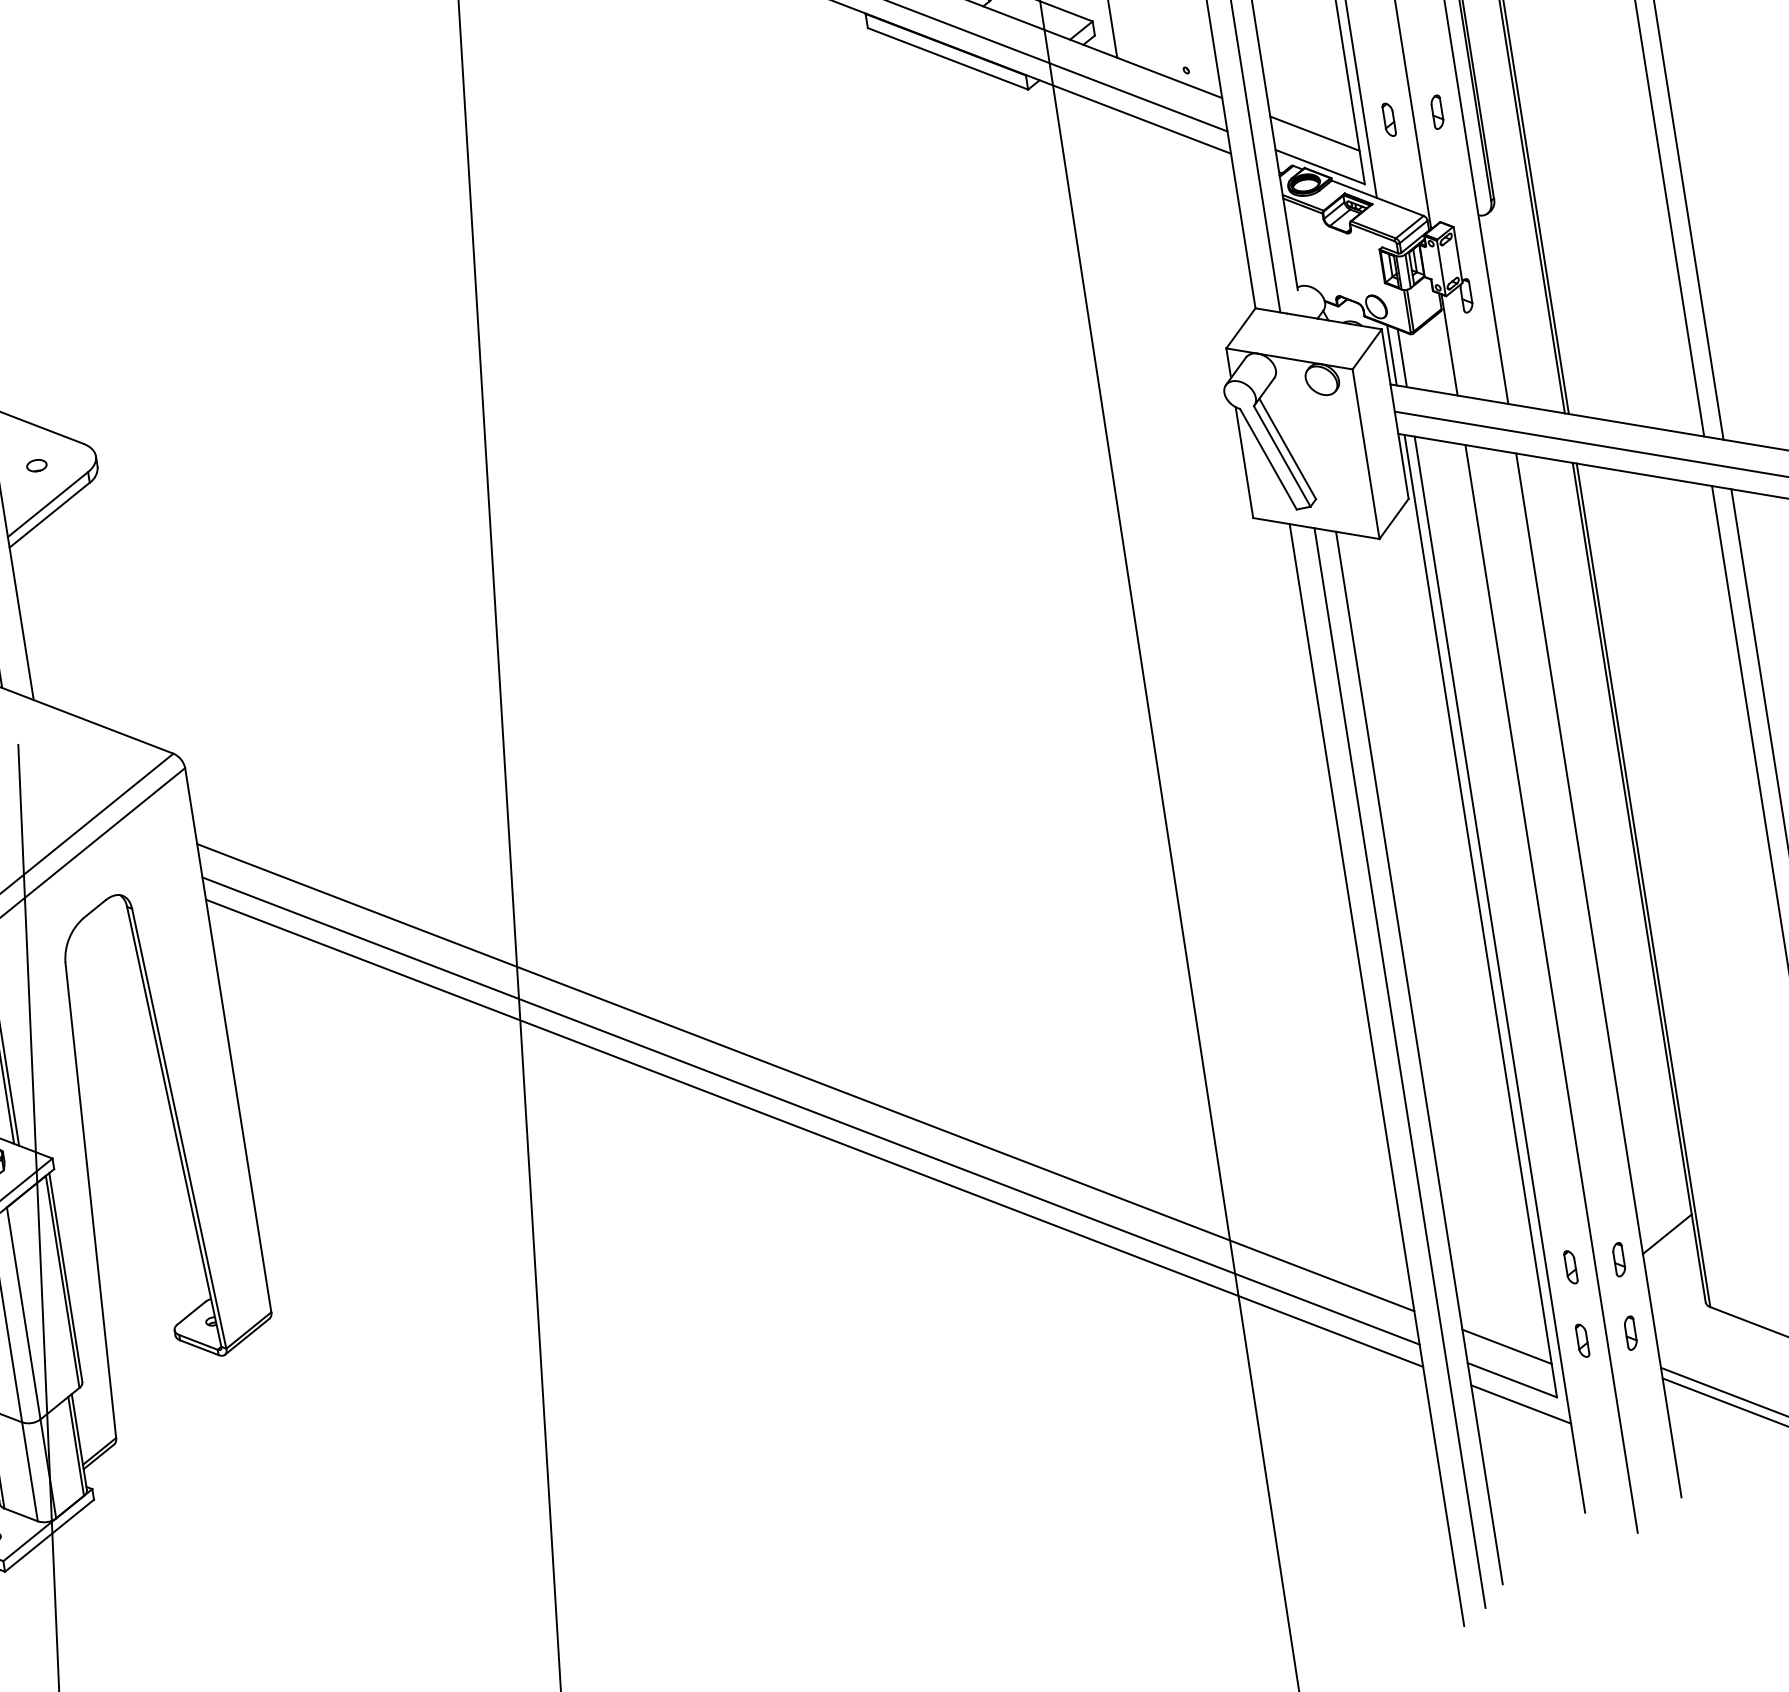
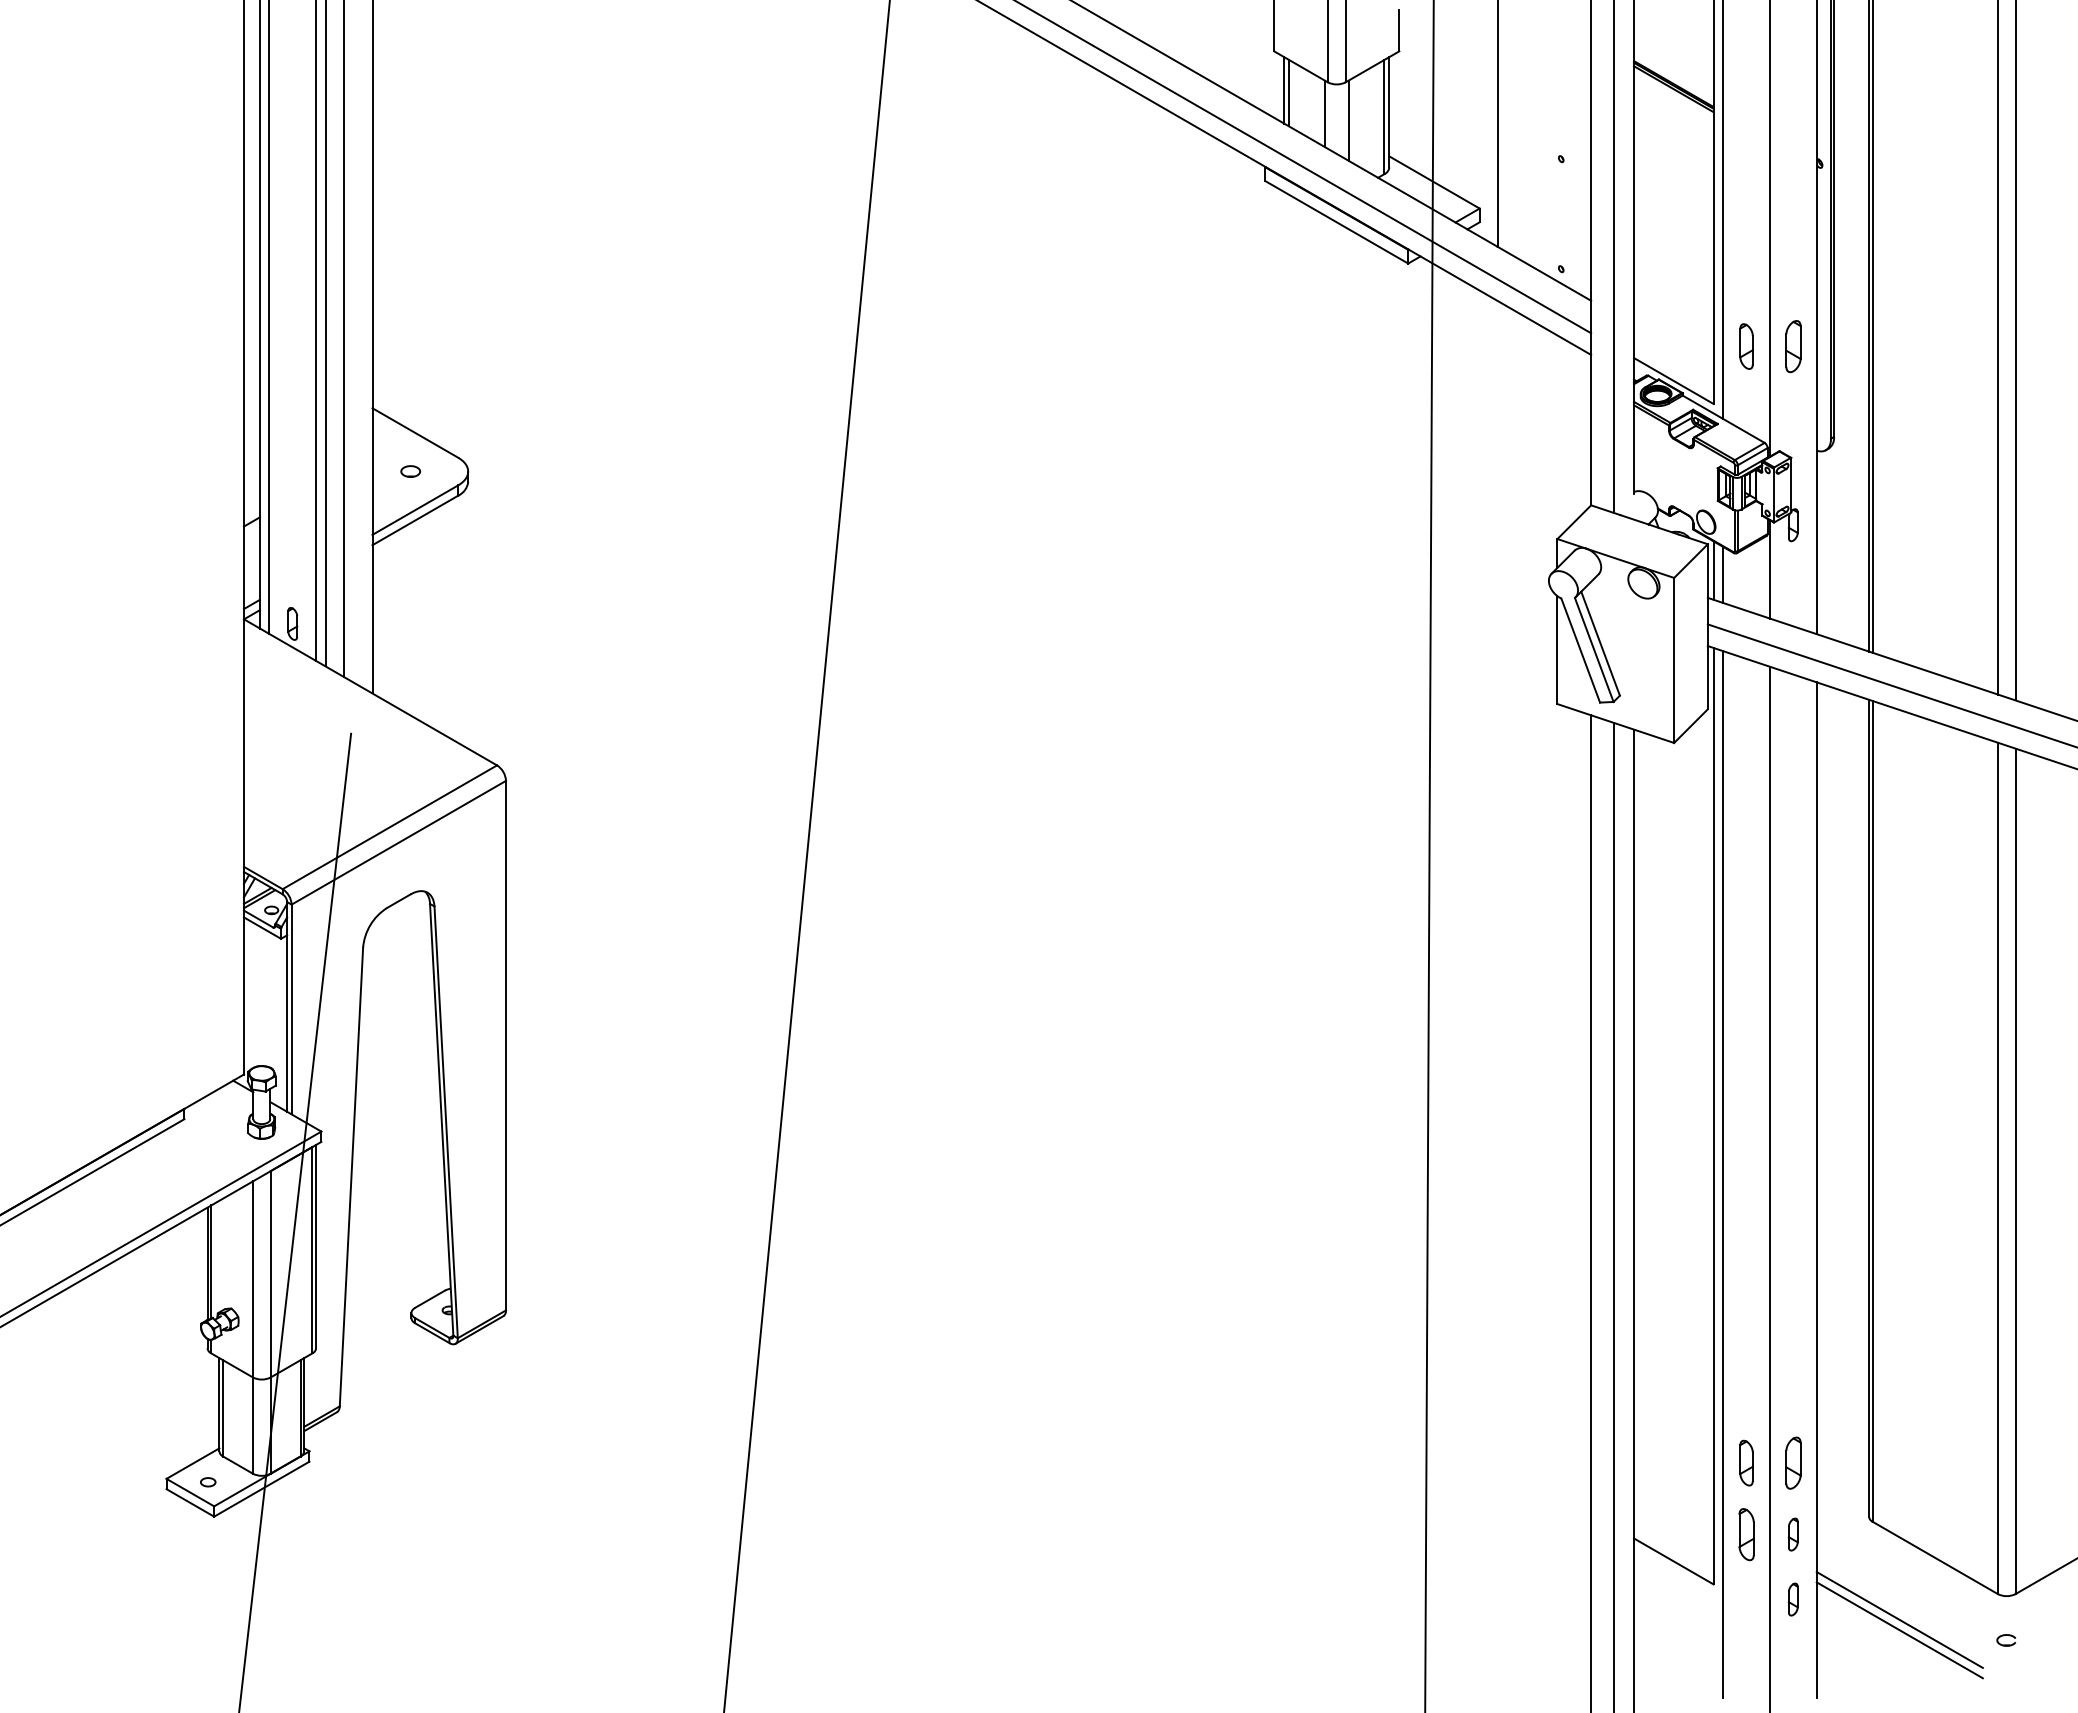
part: (1436, 112) -> (1792, 346), size x1.6
part: (1388, 119) -> (1745, 346), size x1.4
line: (1314, 133) -> (1673, 348), removed
line: (805, 1077) -> (1048, 1167), removed
line: (810, 1111) -> (1048, 1200), removed
line: (814, 1132) -> (1048, 1221), removed
line: (1667, 1234) -> (1842, 1446), removed
part: (1618, 1259) -> (1792, 1462), size x1.6
part: (1569, 1266) -> (1745, 1462), size x1.4
part: (1581, 1340) -> (1745, 1534), size x1.6
line: (1506, 1346) -> (1673, 1528), removed
part: (1640, 1399) -> (1792, 1599), added
line: (1521, 1404) -> (1678, 1585), removed

